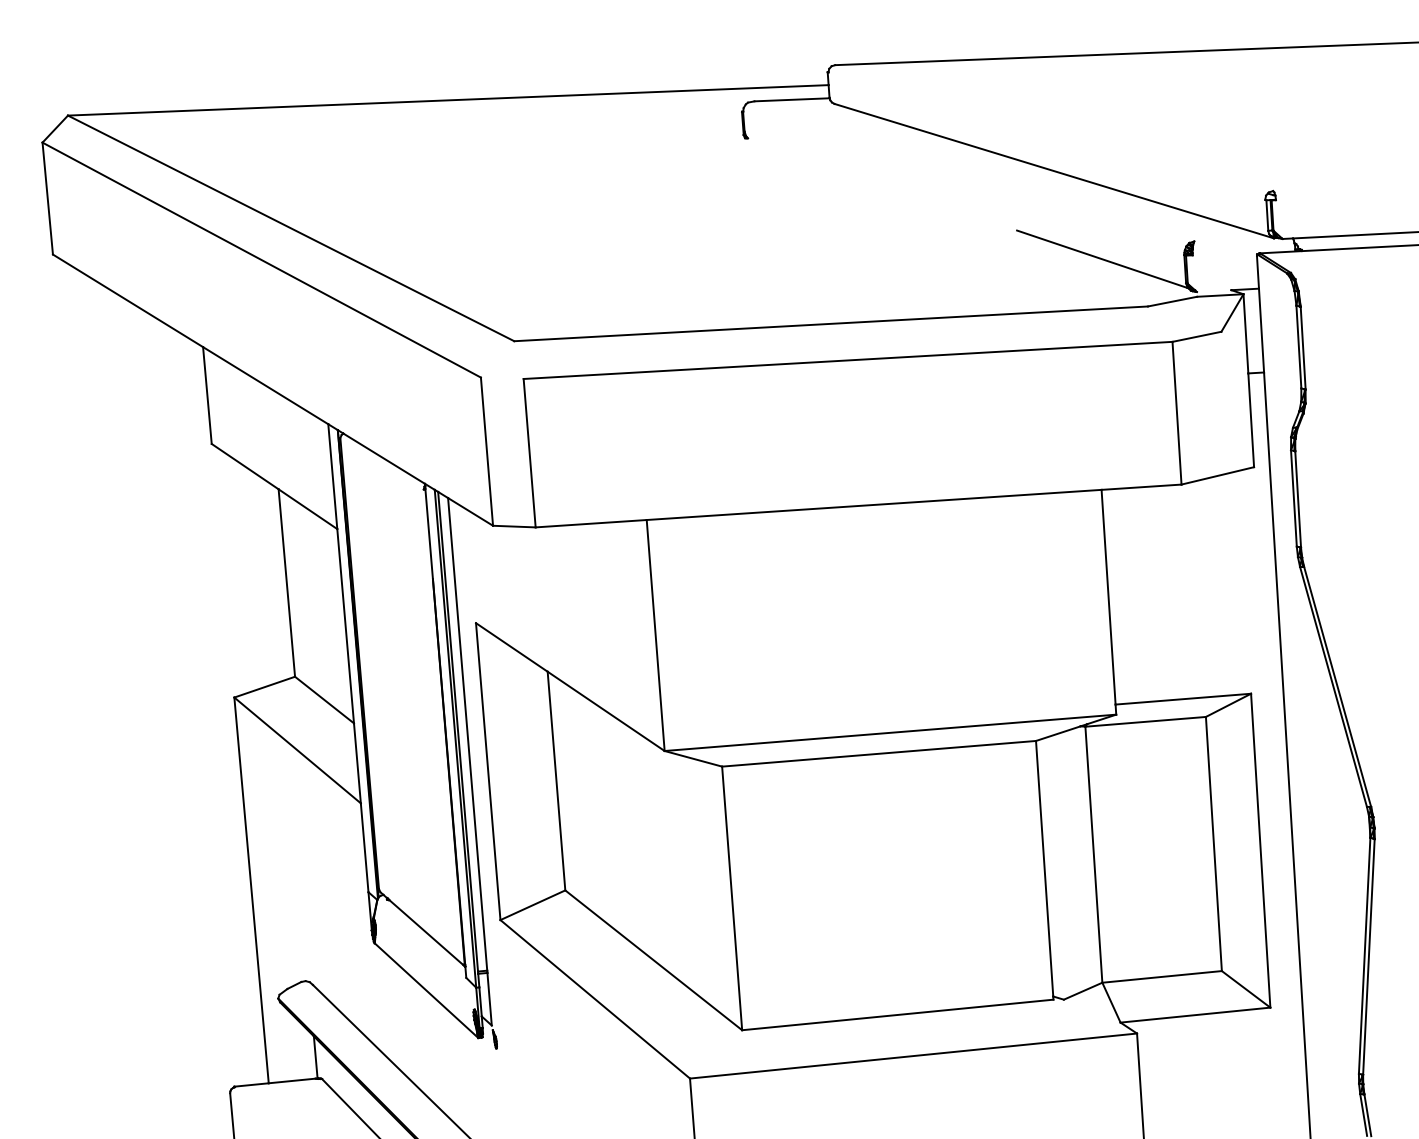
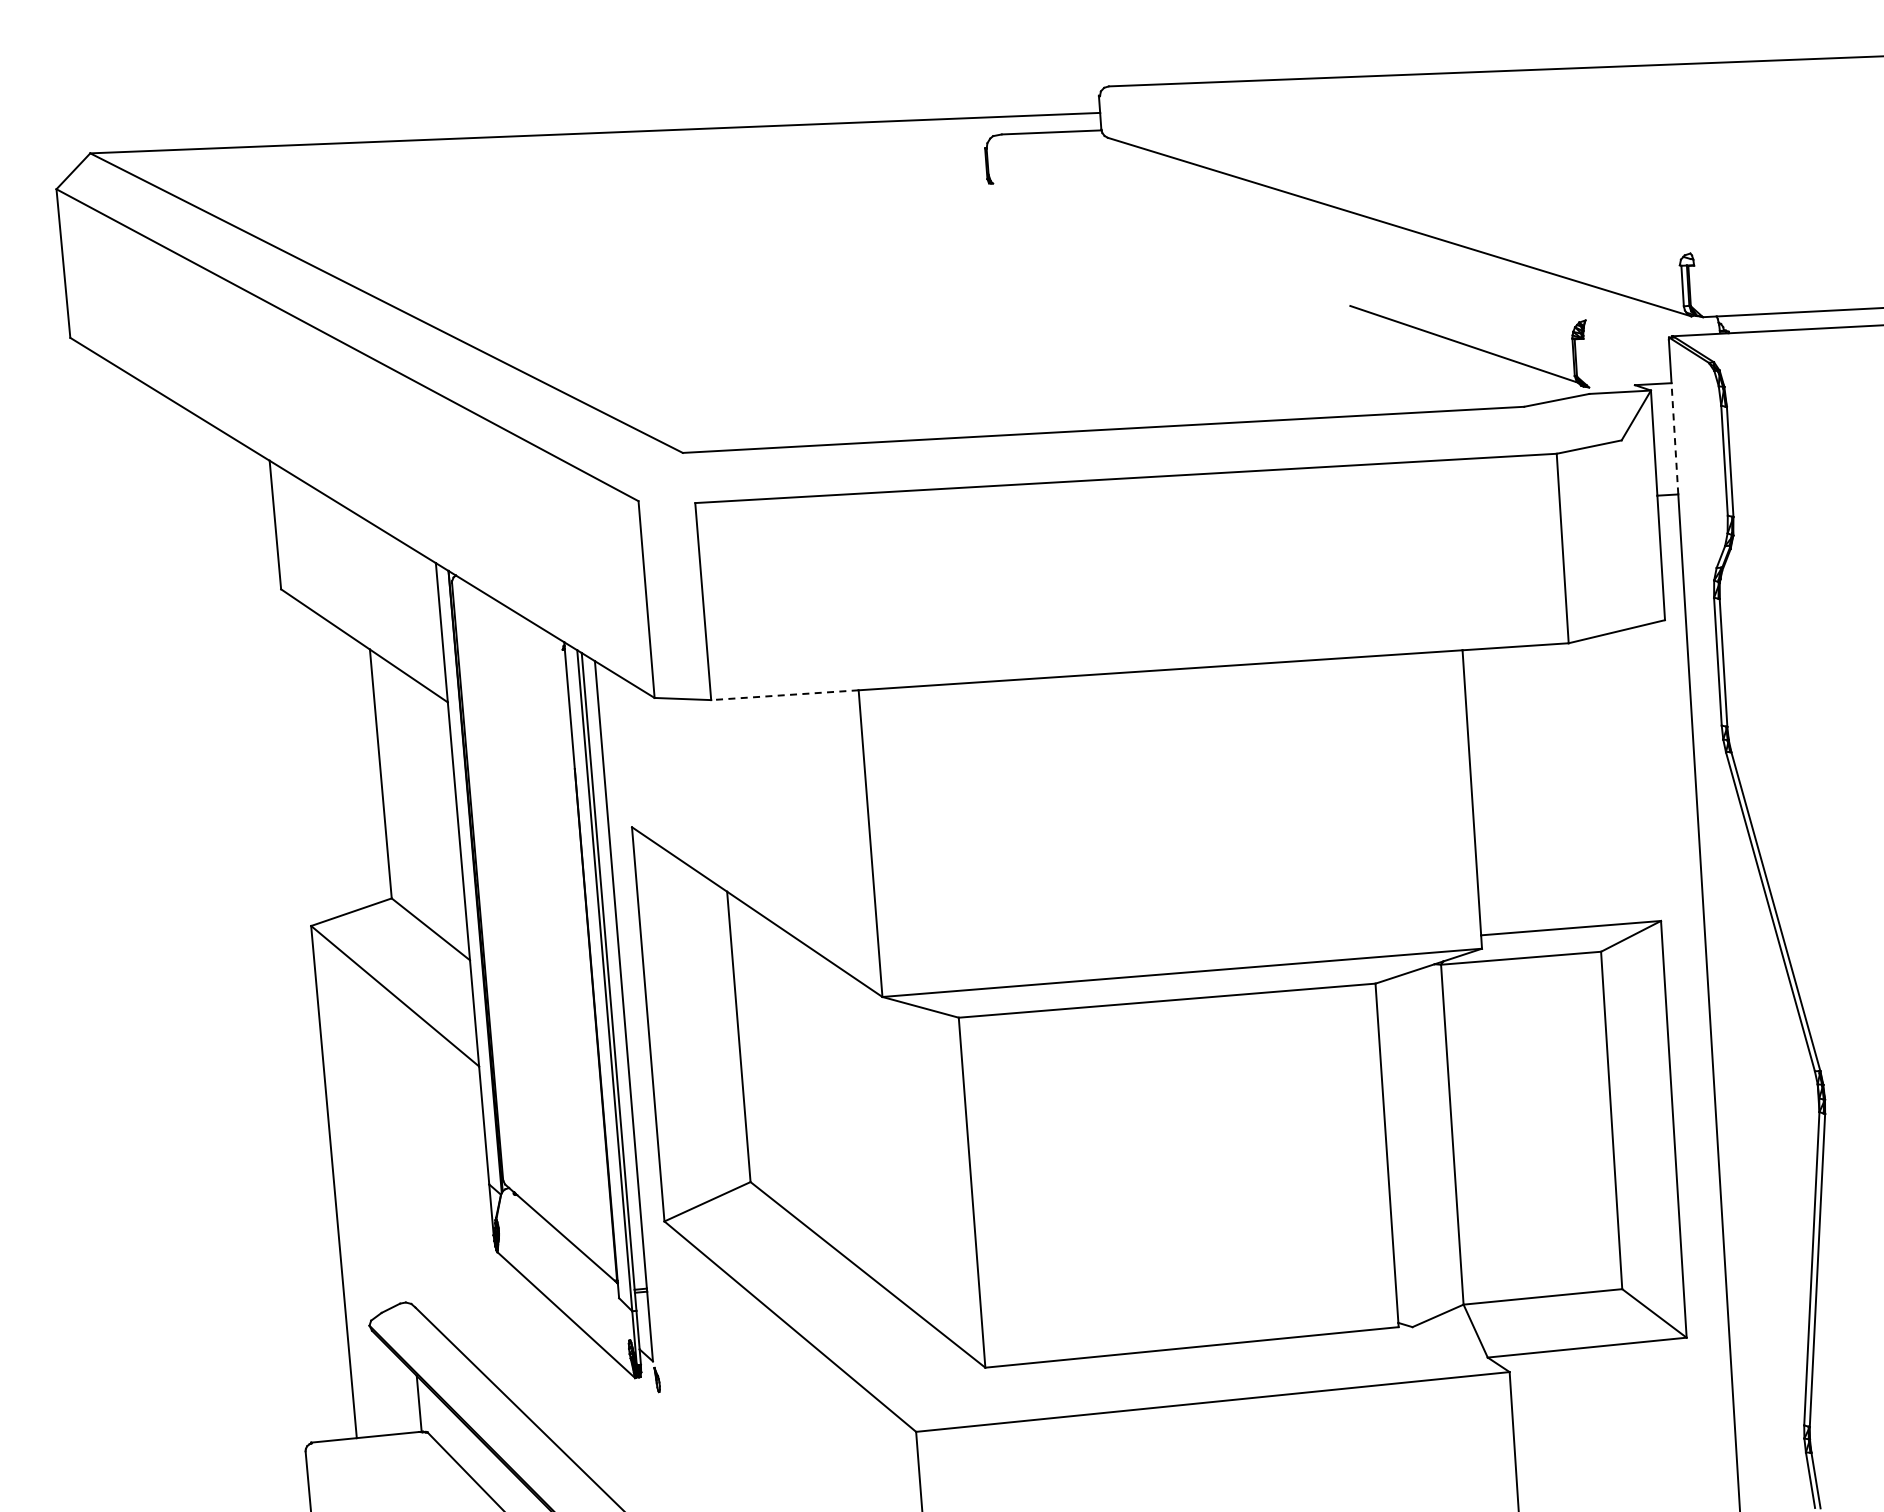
line: (1261, 330) -> (1674, 438), solid -> dashed
line: (590, 523) -> (784, 695), solid -> dashed

